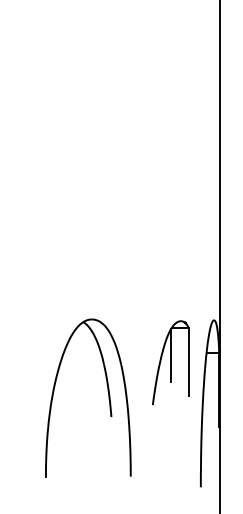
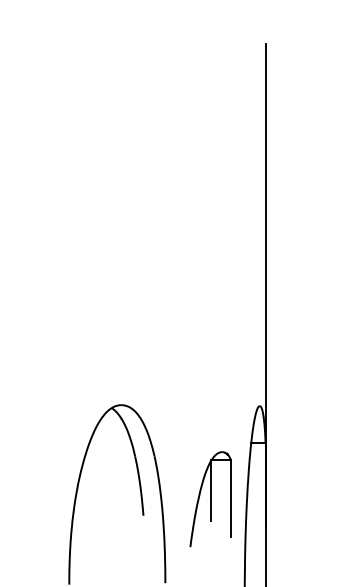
part: (170, 363) -> (210, 499), moved

